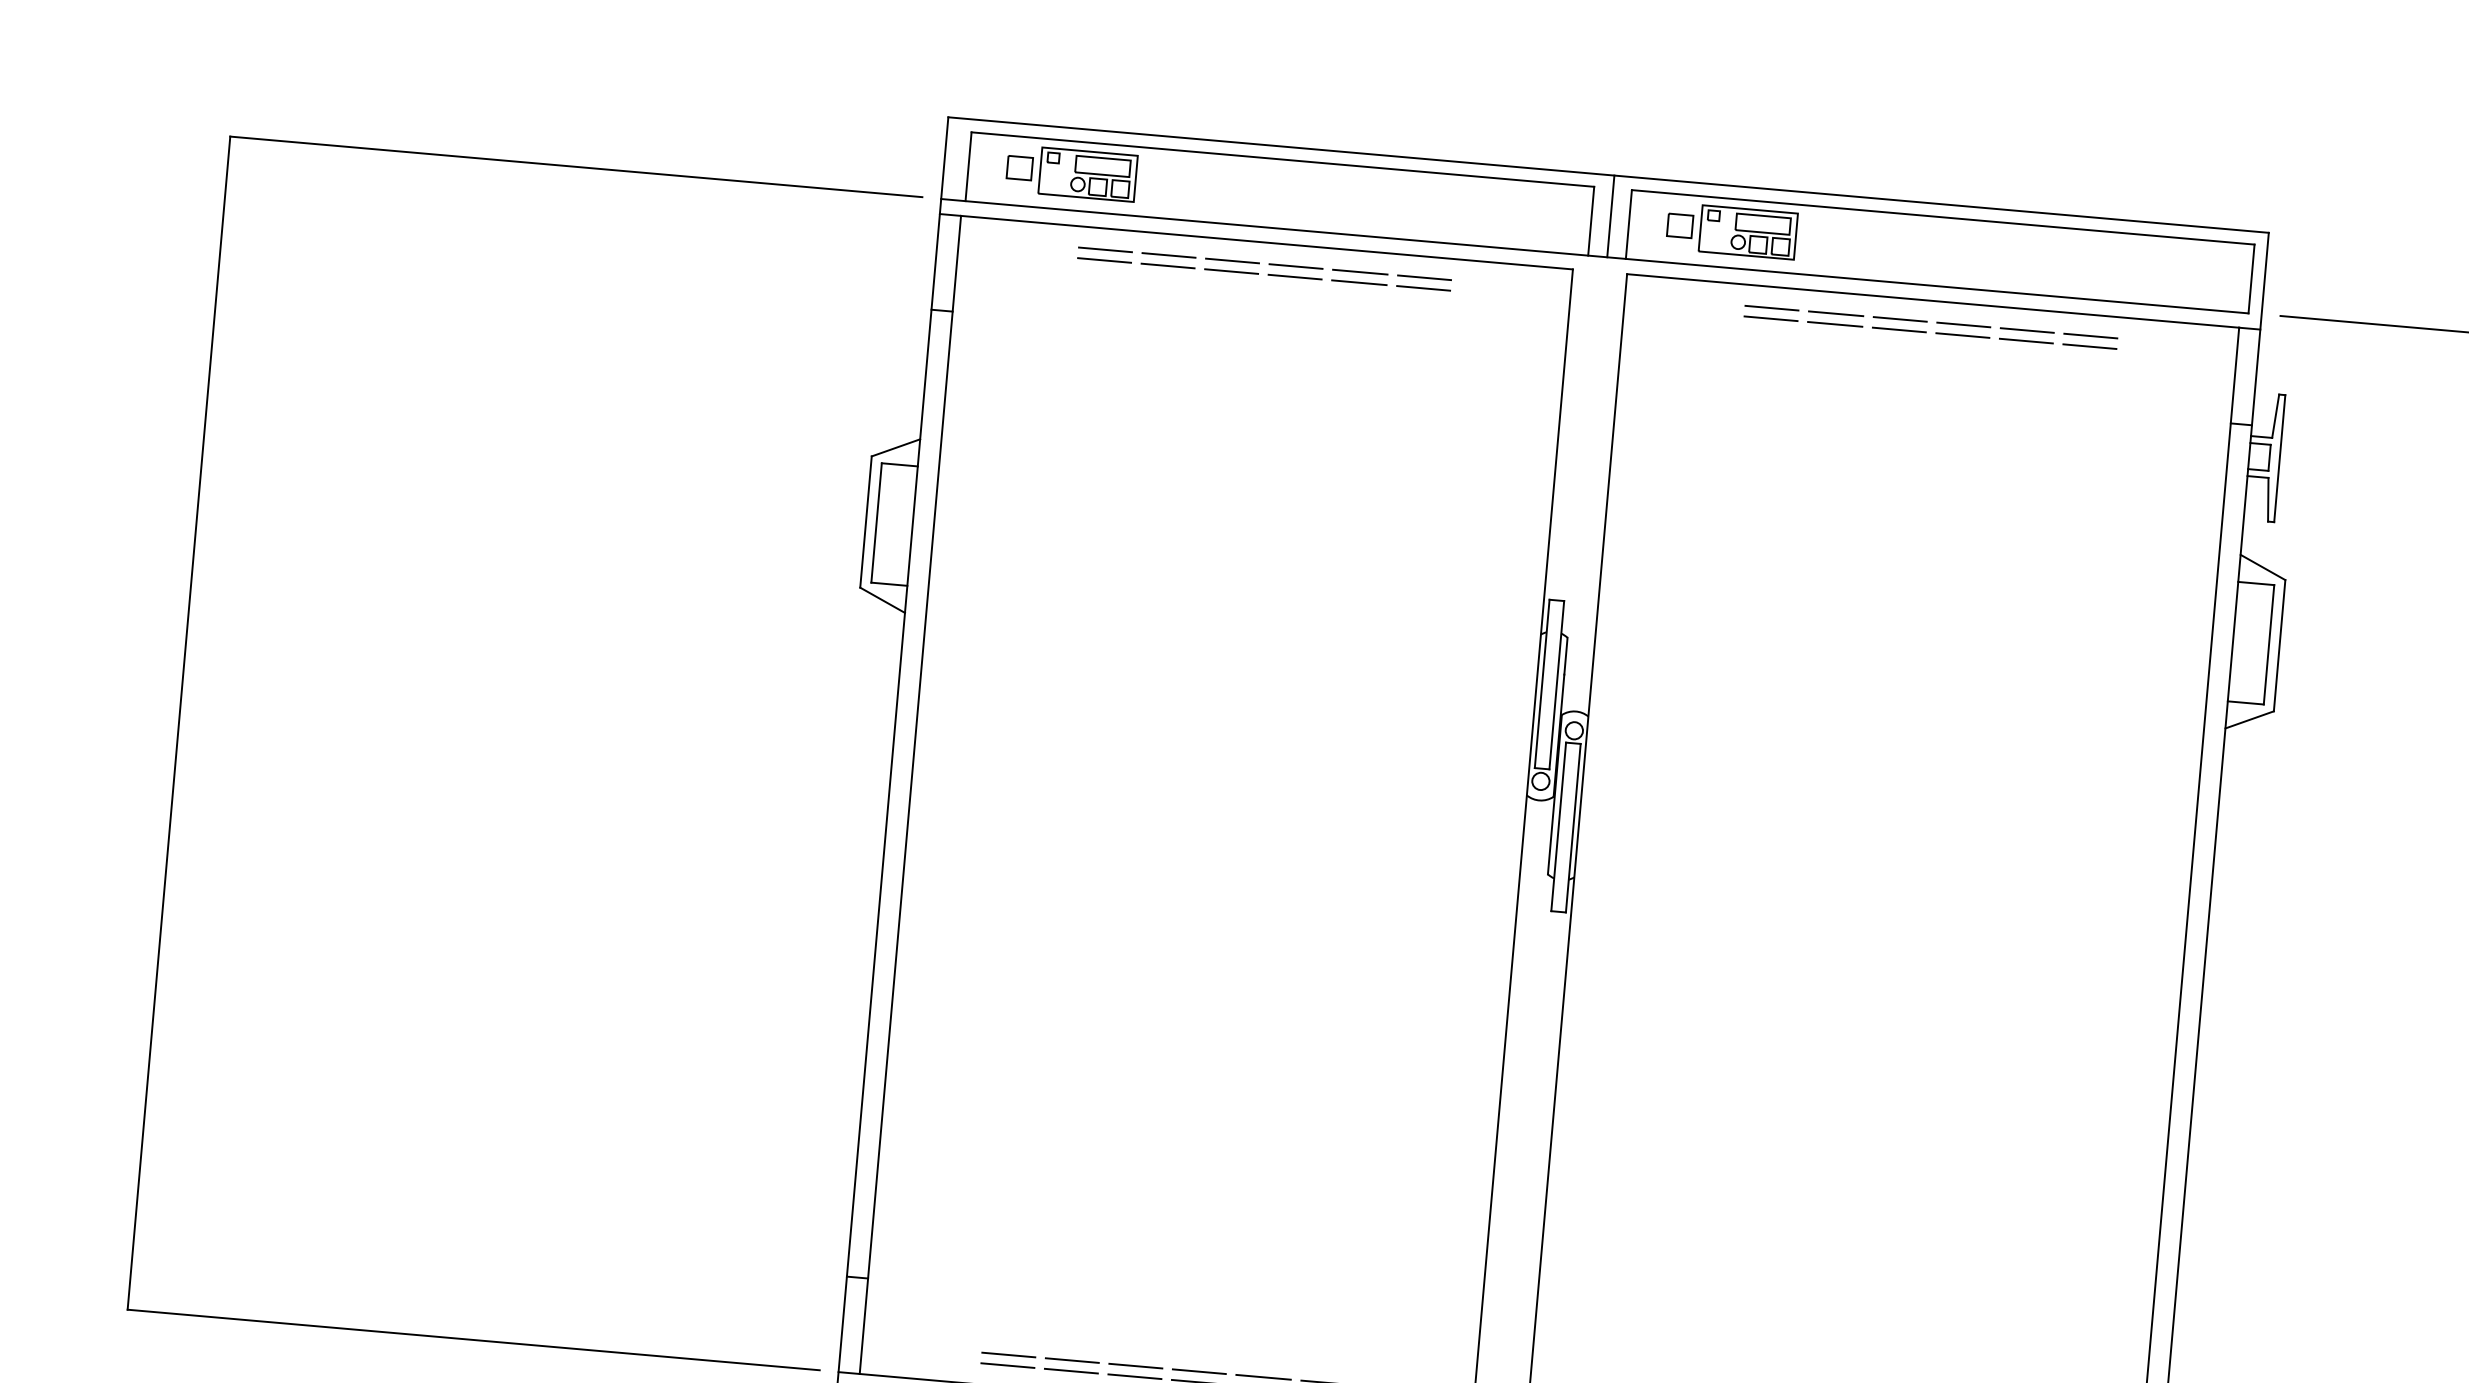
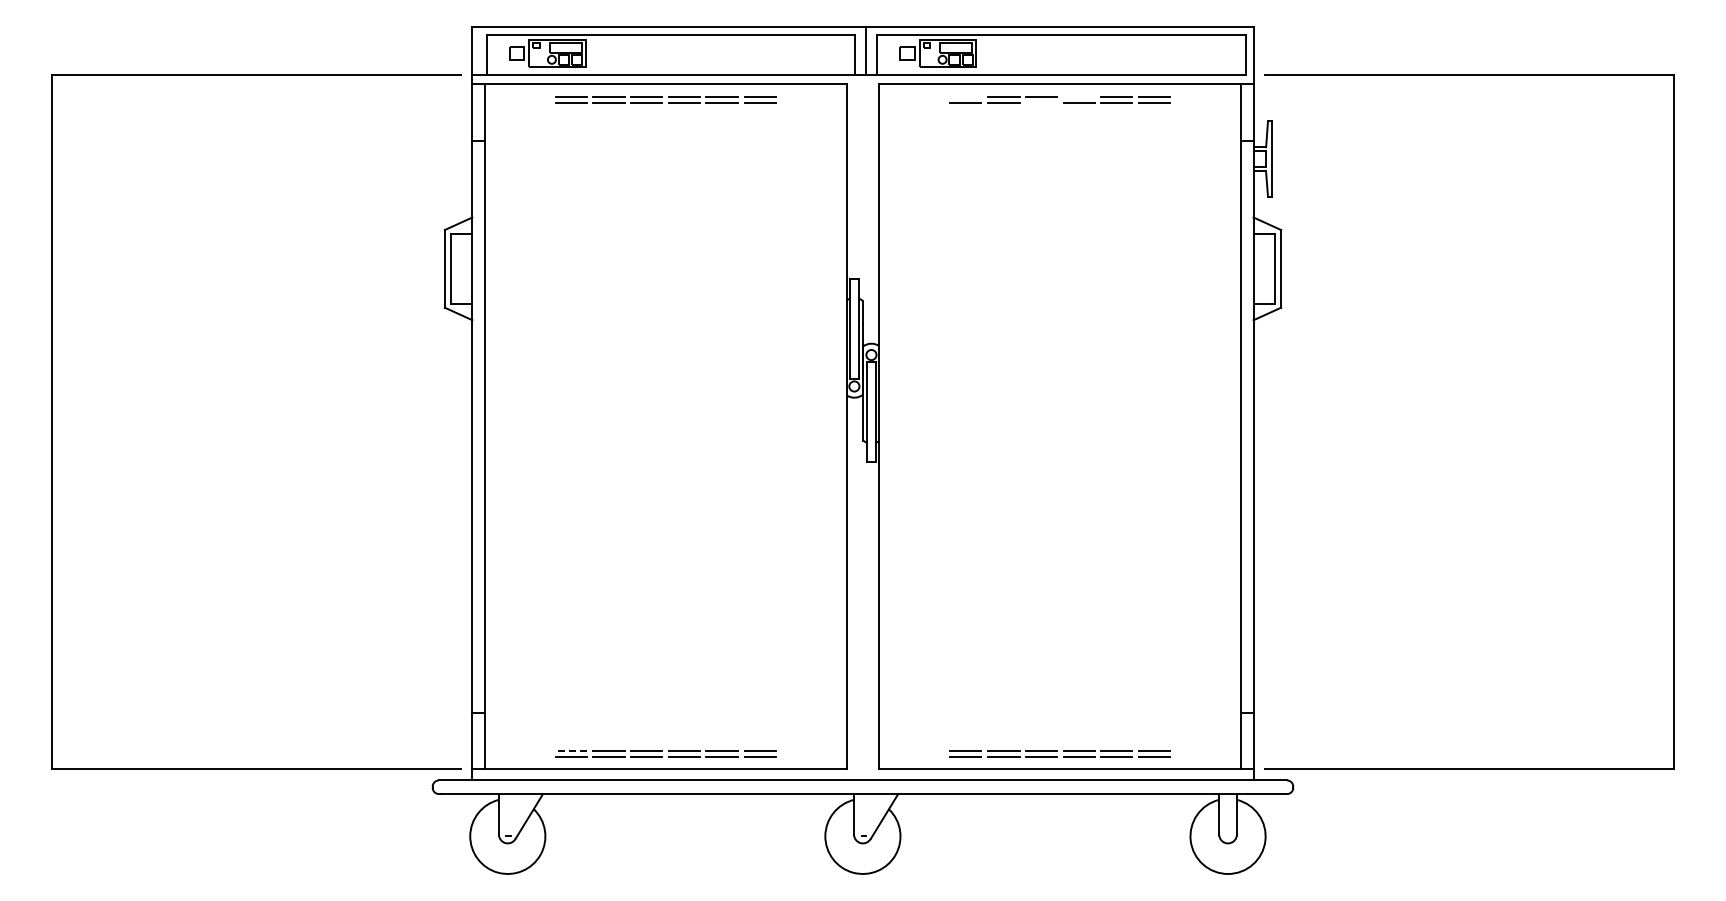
line: (1771, 307) -> (965, 96), removed
line: (1962, 324) -> (1078, 96), removed
line: (1898, 330) -> (1041, 103), removed
line: (1008, 1354) -> (571, 750), solid -> dashed

